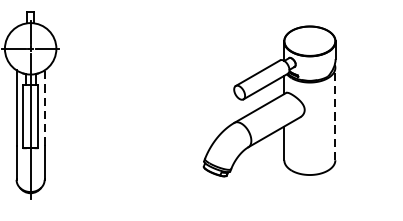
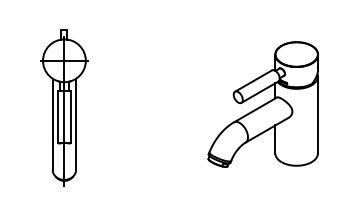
line: (45, 107) -> (76, 109), dashed -> solid
line: (334, 113) -> (317, 114), dashed -> solid

